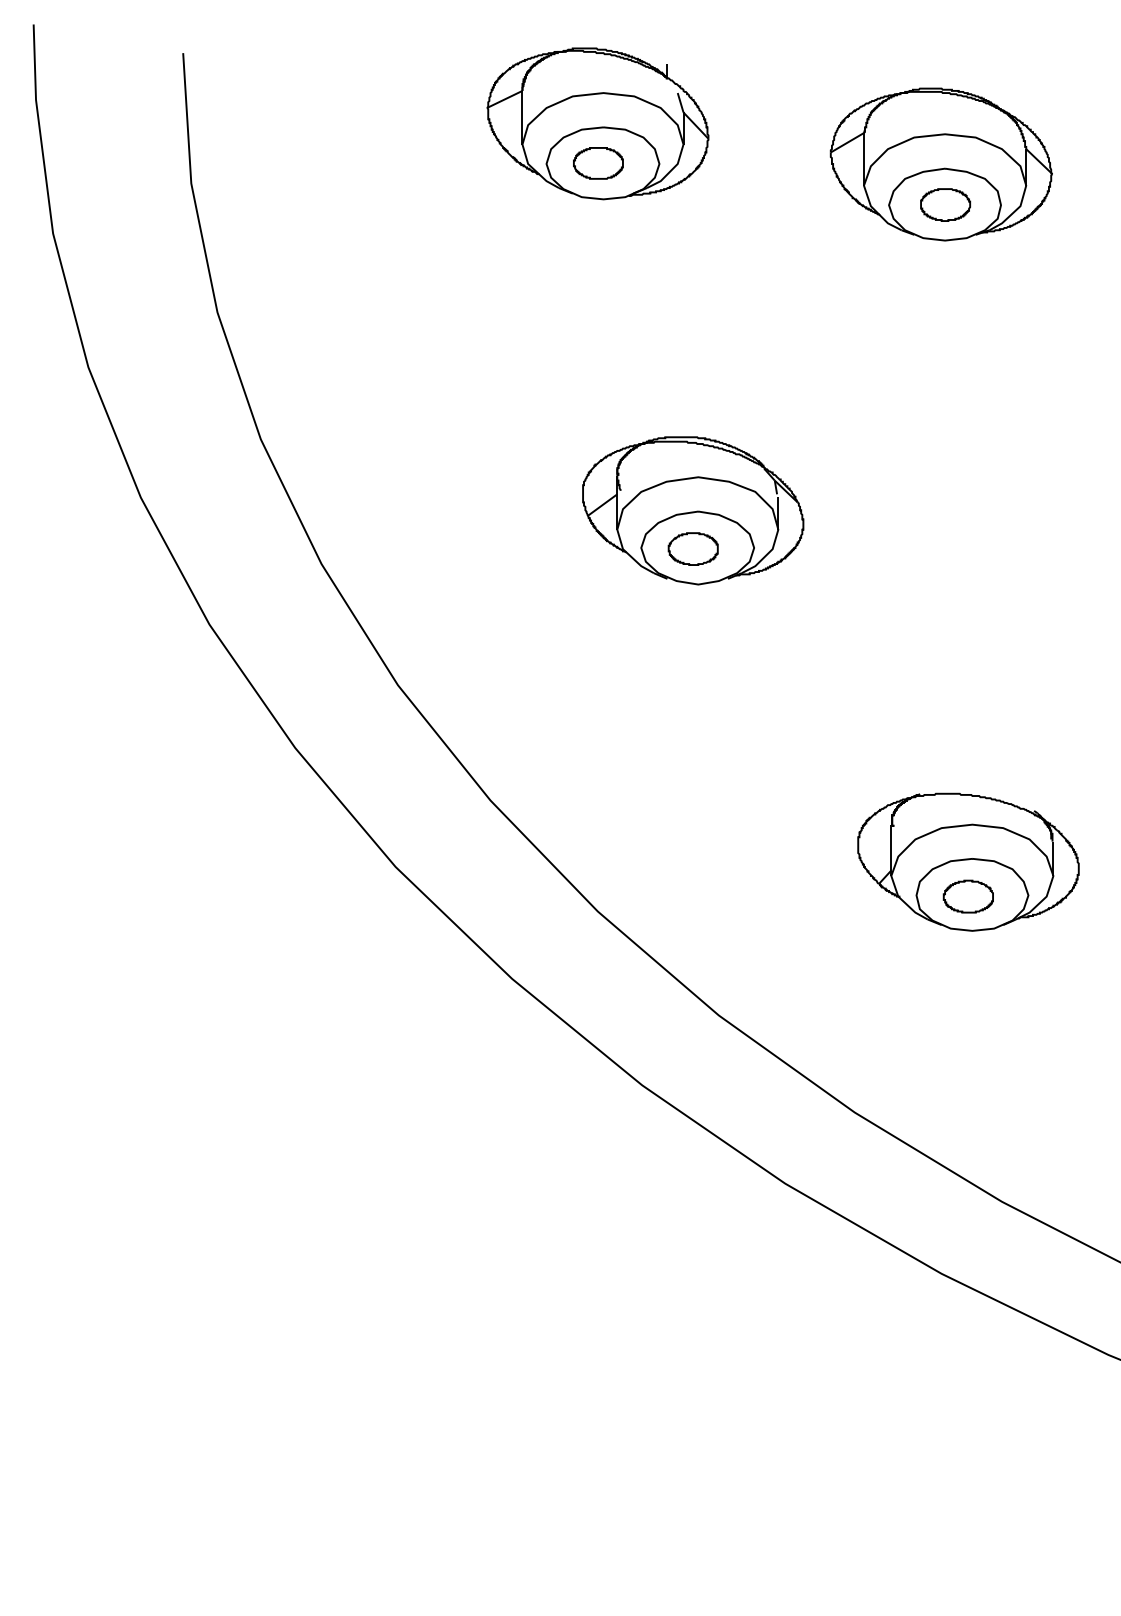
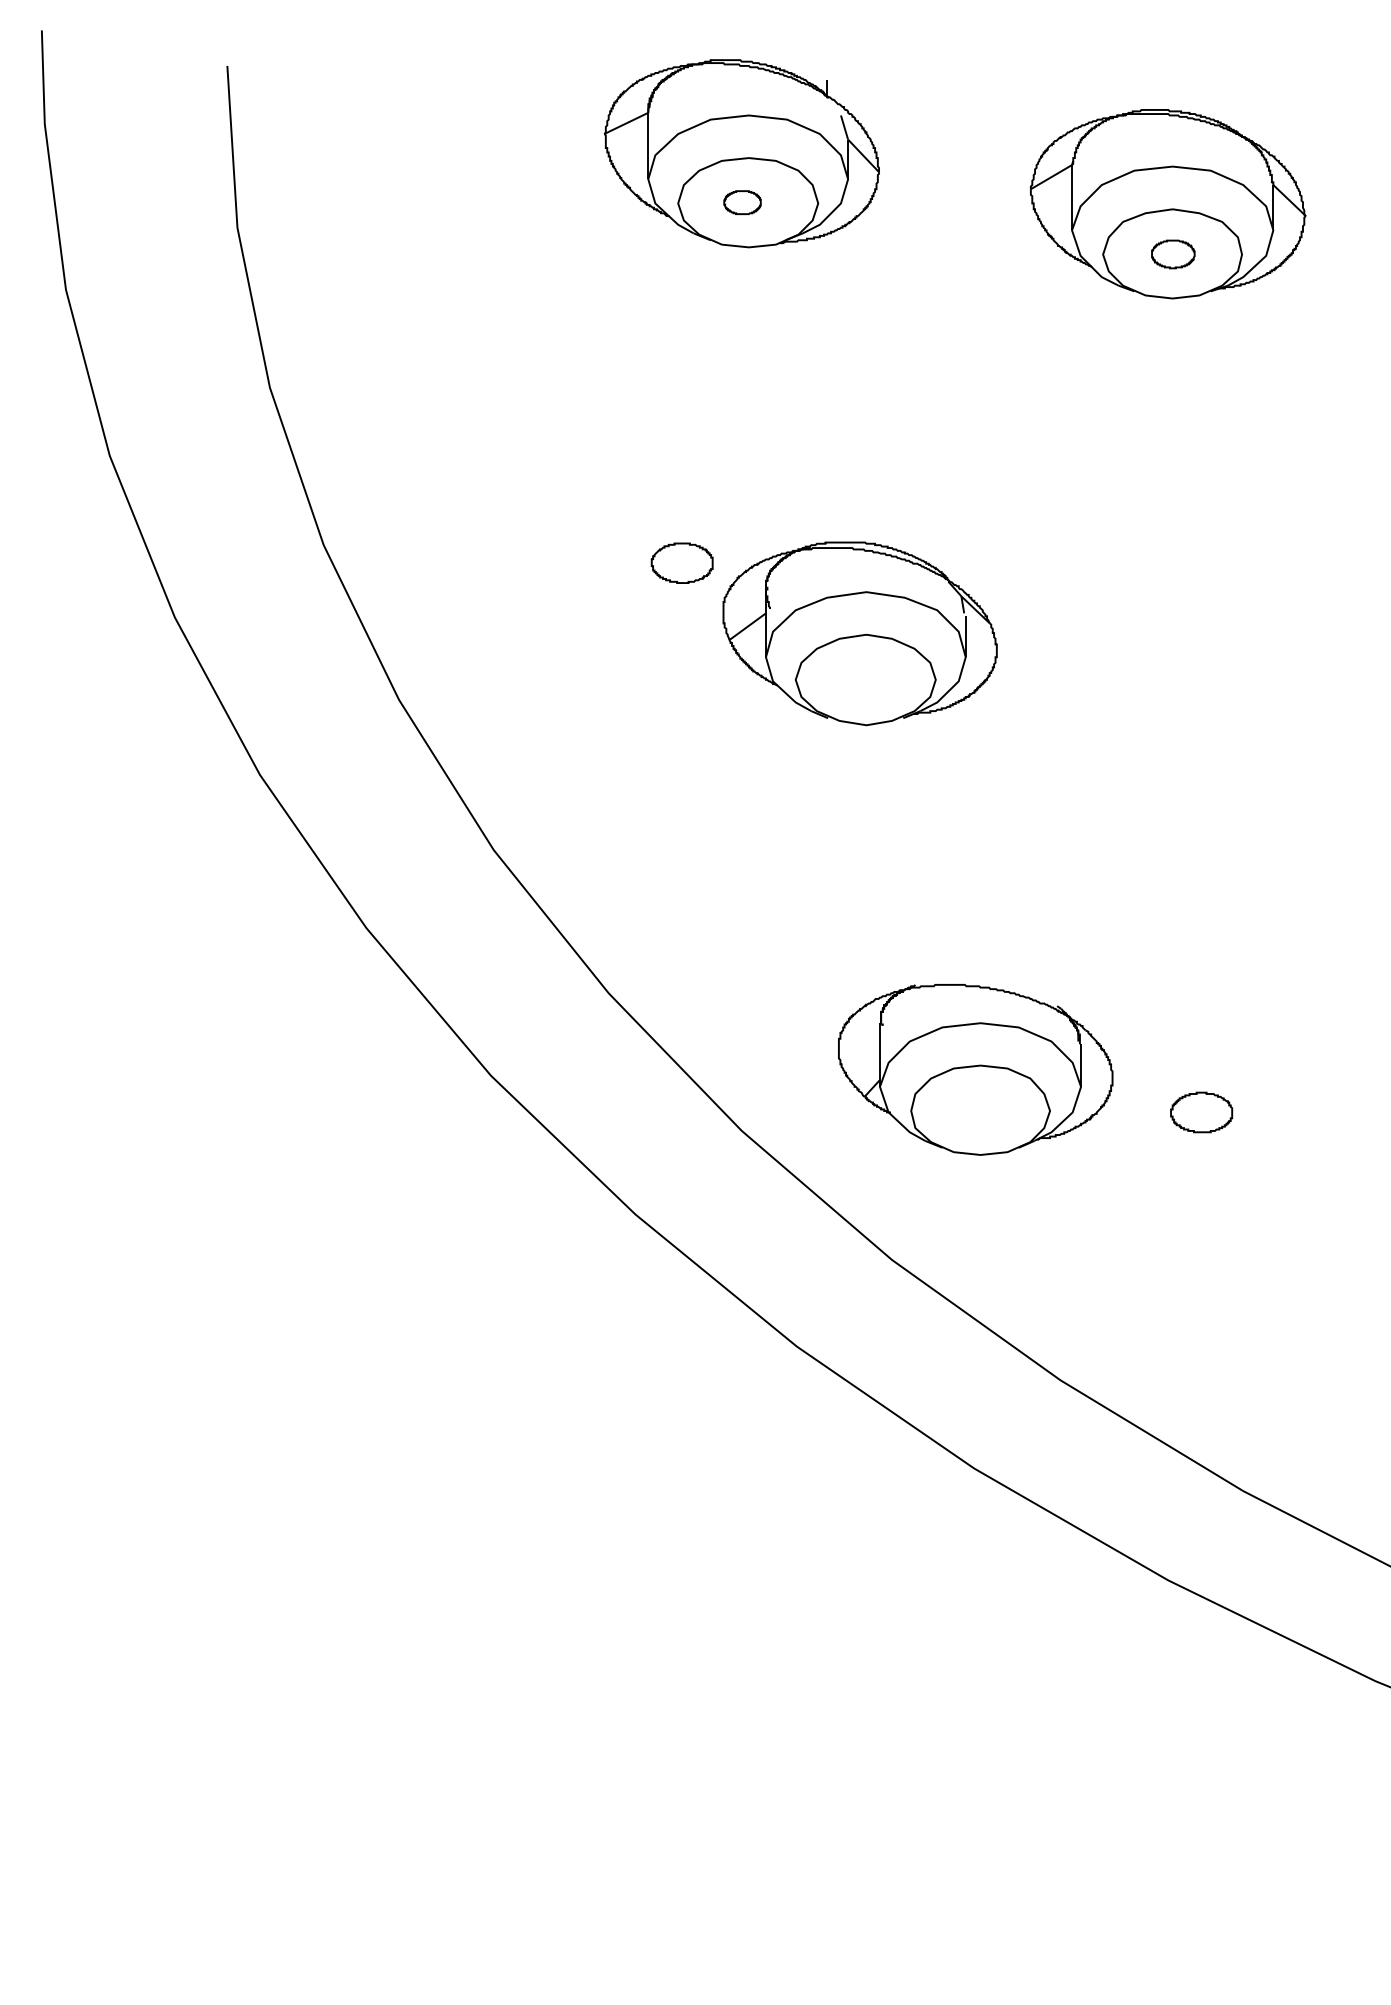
part: (598, 163) -> (742, 202), size x0.6
part: (945, 205) -> (1173, 254), size x0.7
part: (692, 548) -> (681, 562), moved
part: (968, 862) -> (975, 1069), moved

